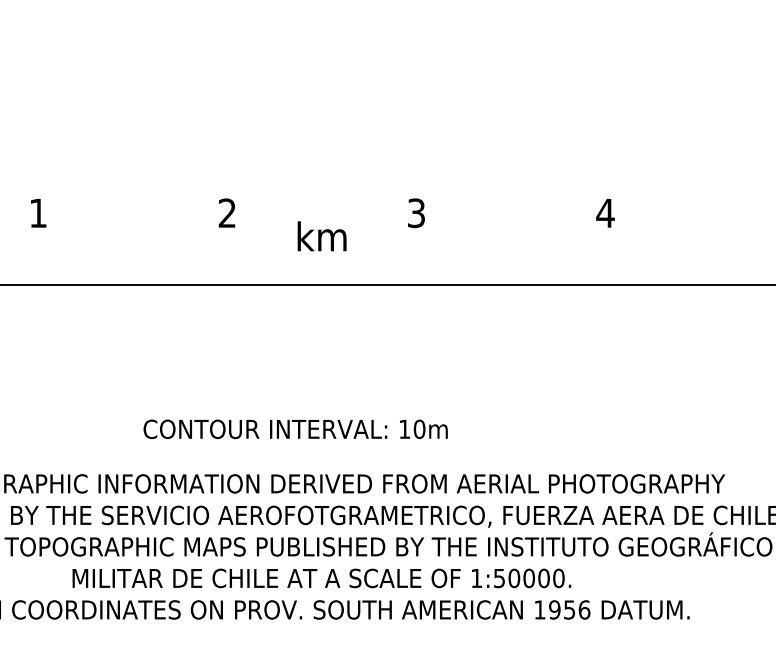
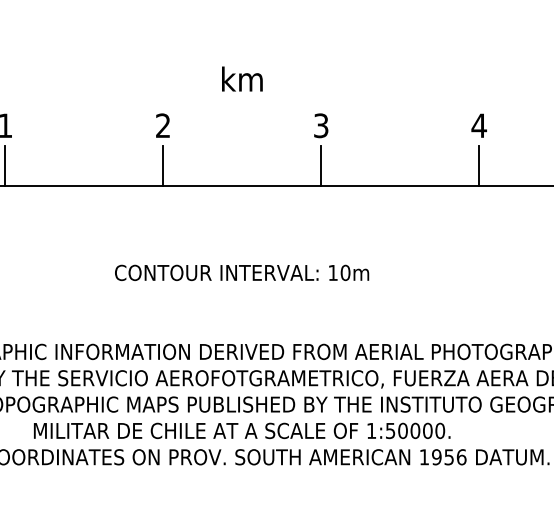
text: (321, 236) -> (241, 79), moved
line: (38, 261) -> (5, 166), added
line: (227, 261) -> (163, 166), added
line: (416, 261) -> (321, 166), added
line: (605, 261) -> (479, 166), added
text: (295, 429) -> (241, 273), moved

